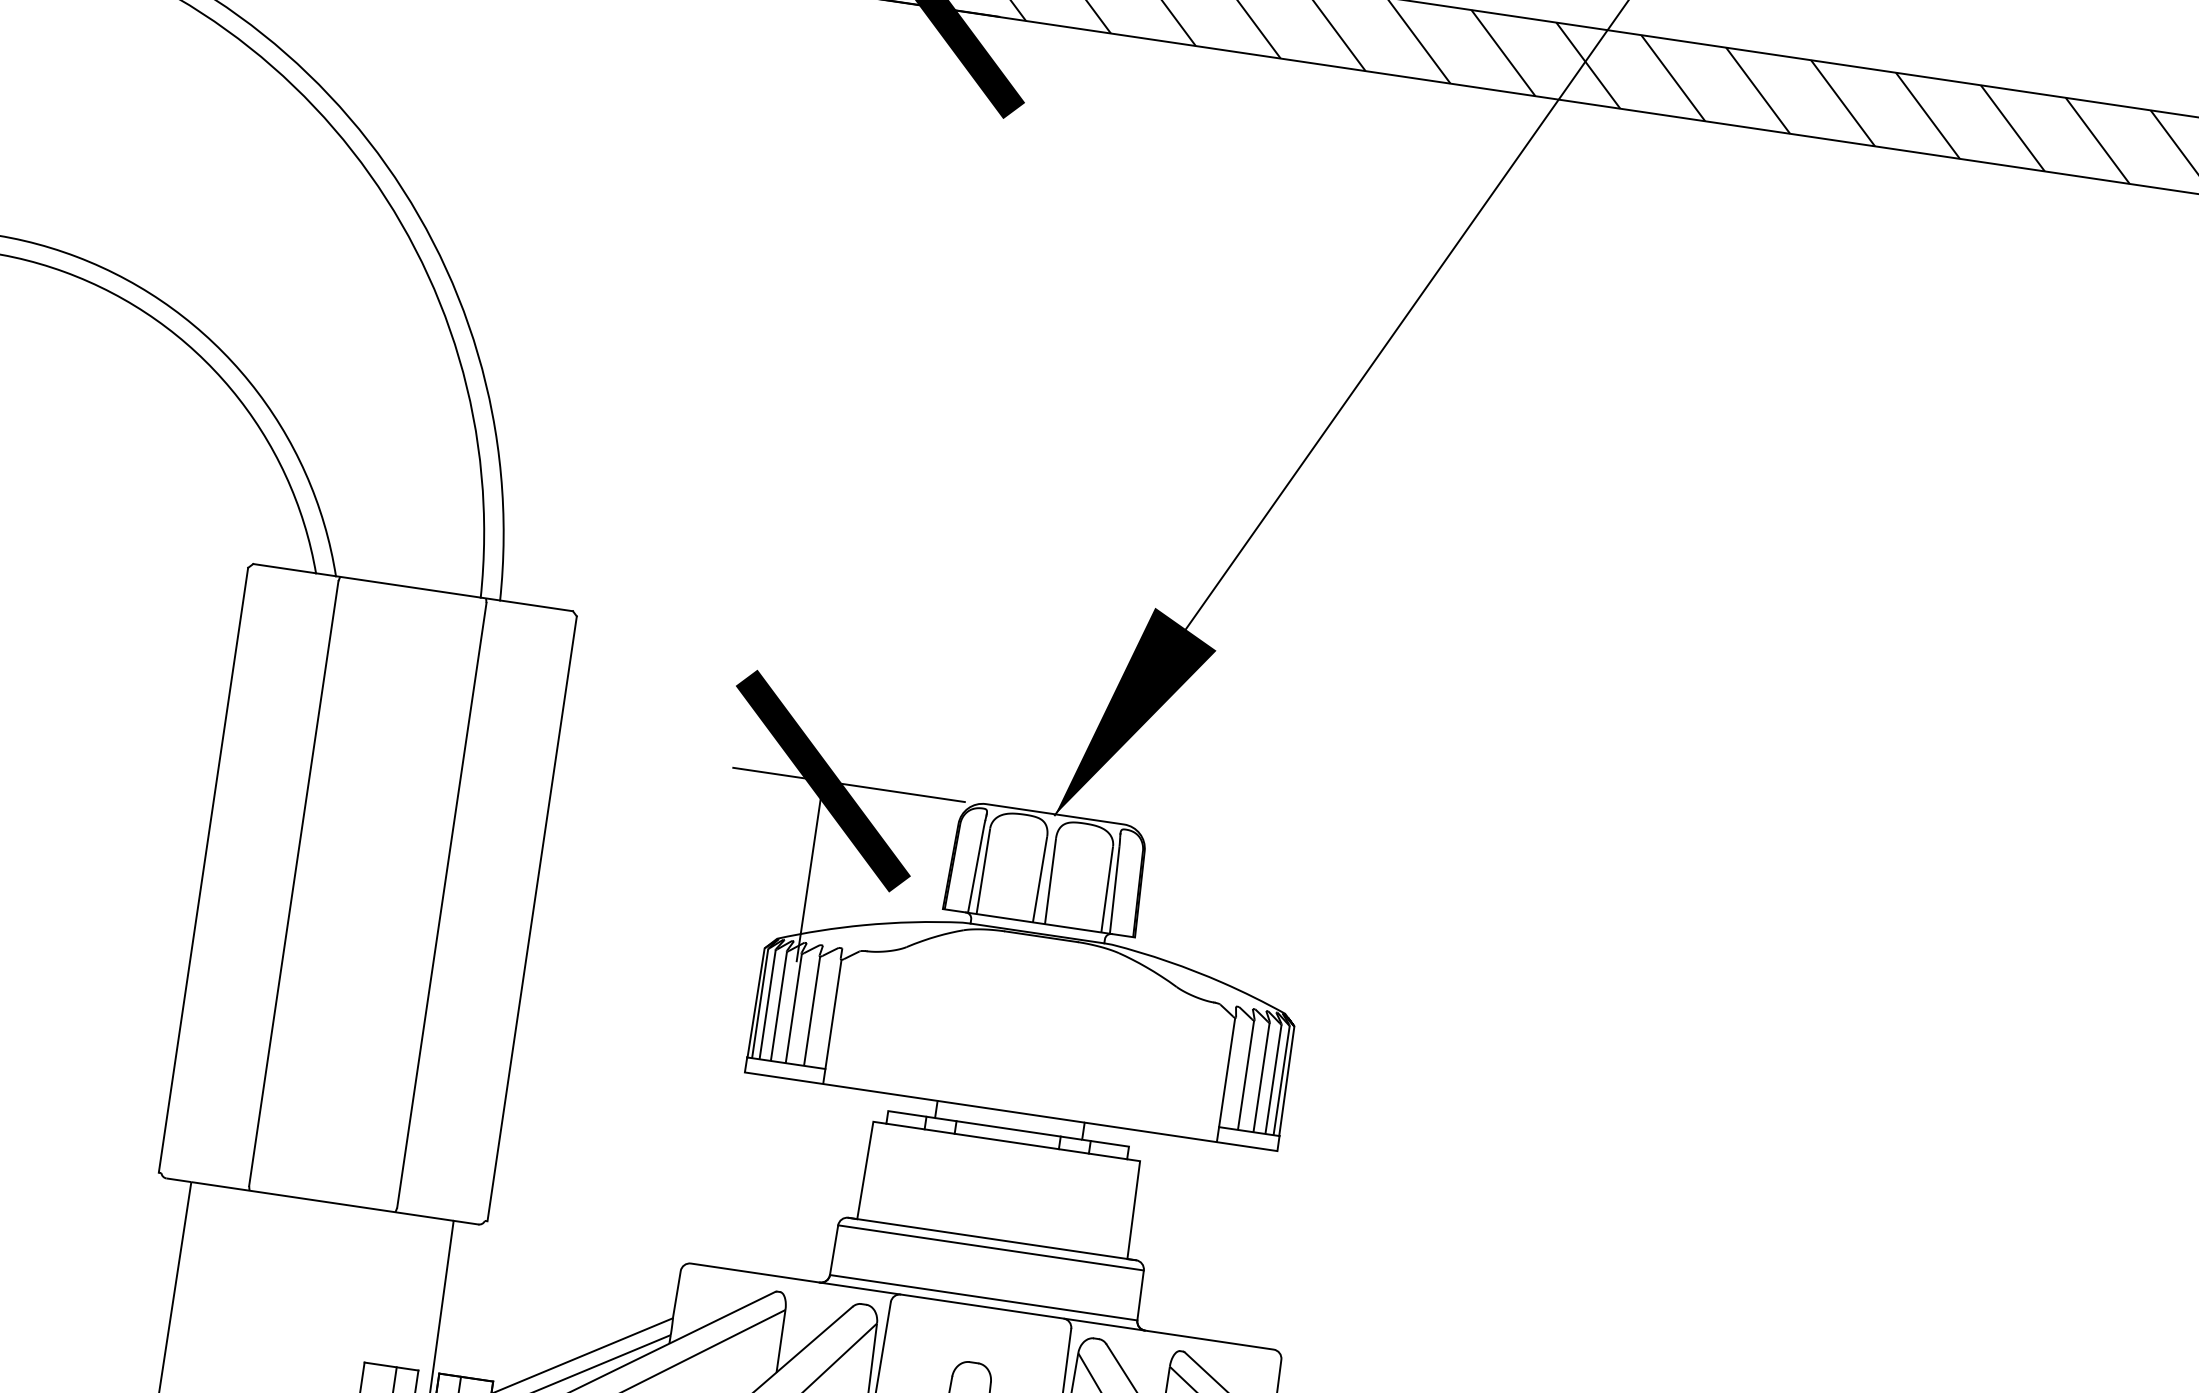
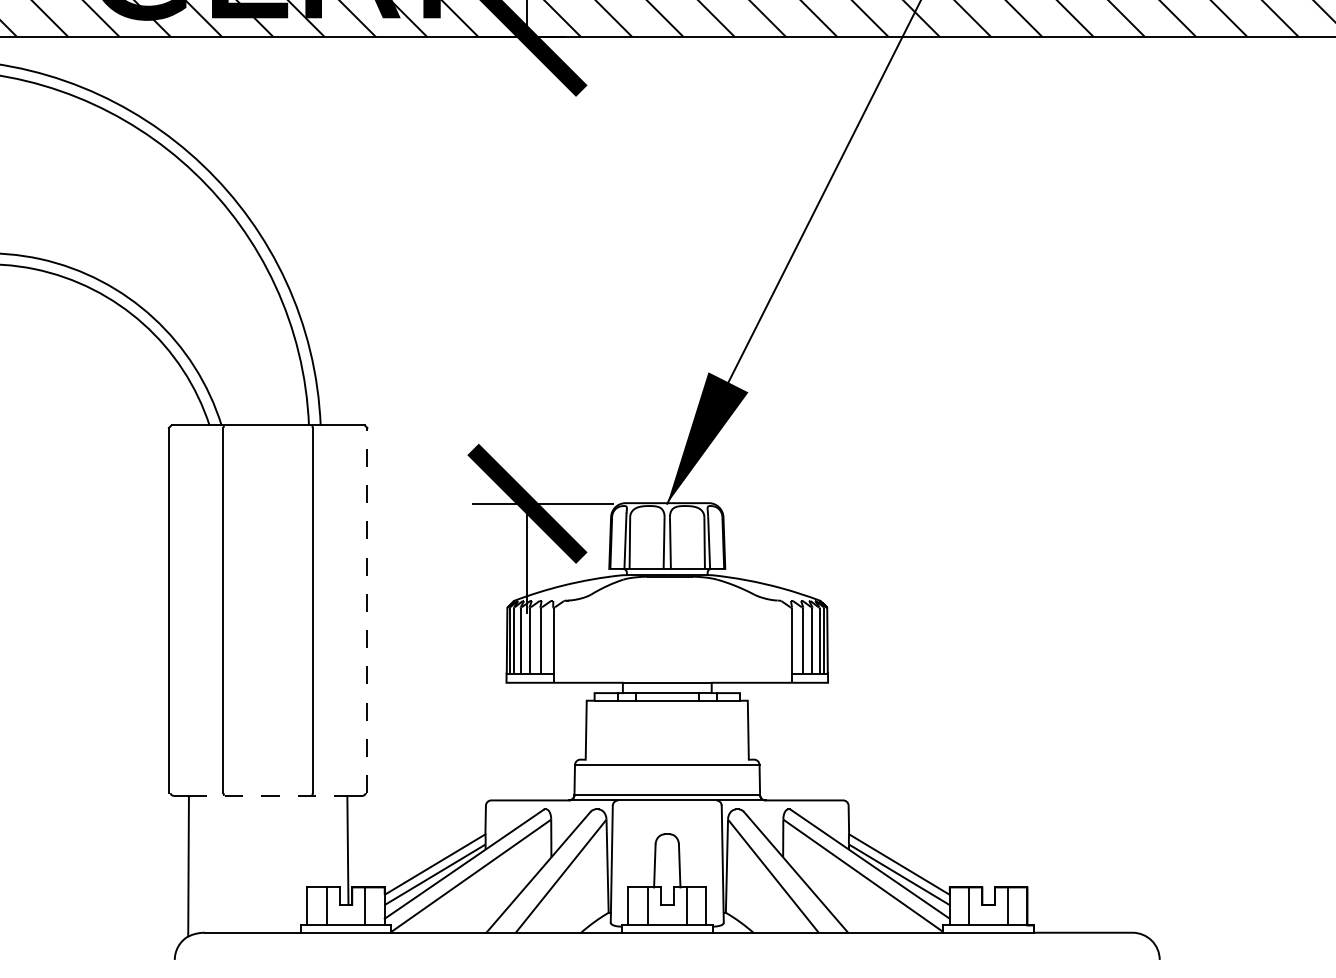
line: (532, 918) -> (367, 610), solid -> dashed
line: (323, 1200) -> (268, 795), solid -> dashed
line: (992, 1238) -> (667, 759), removed

